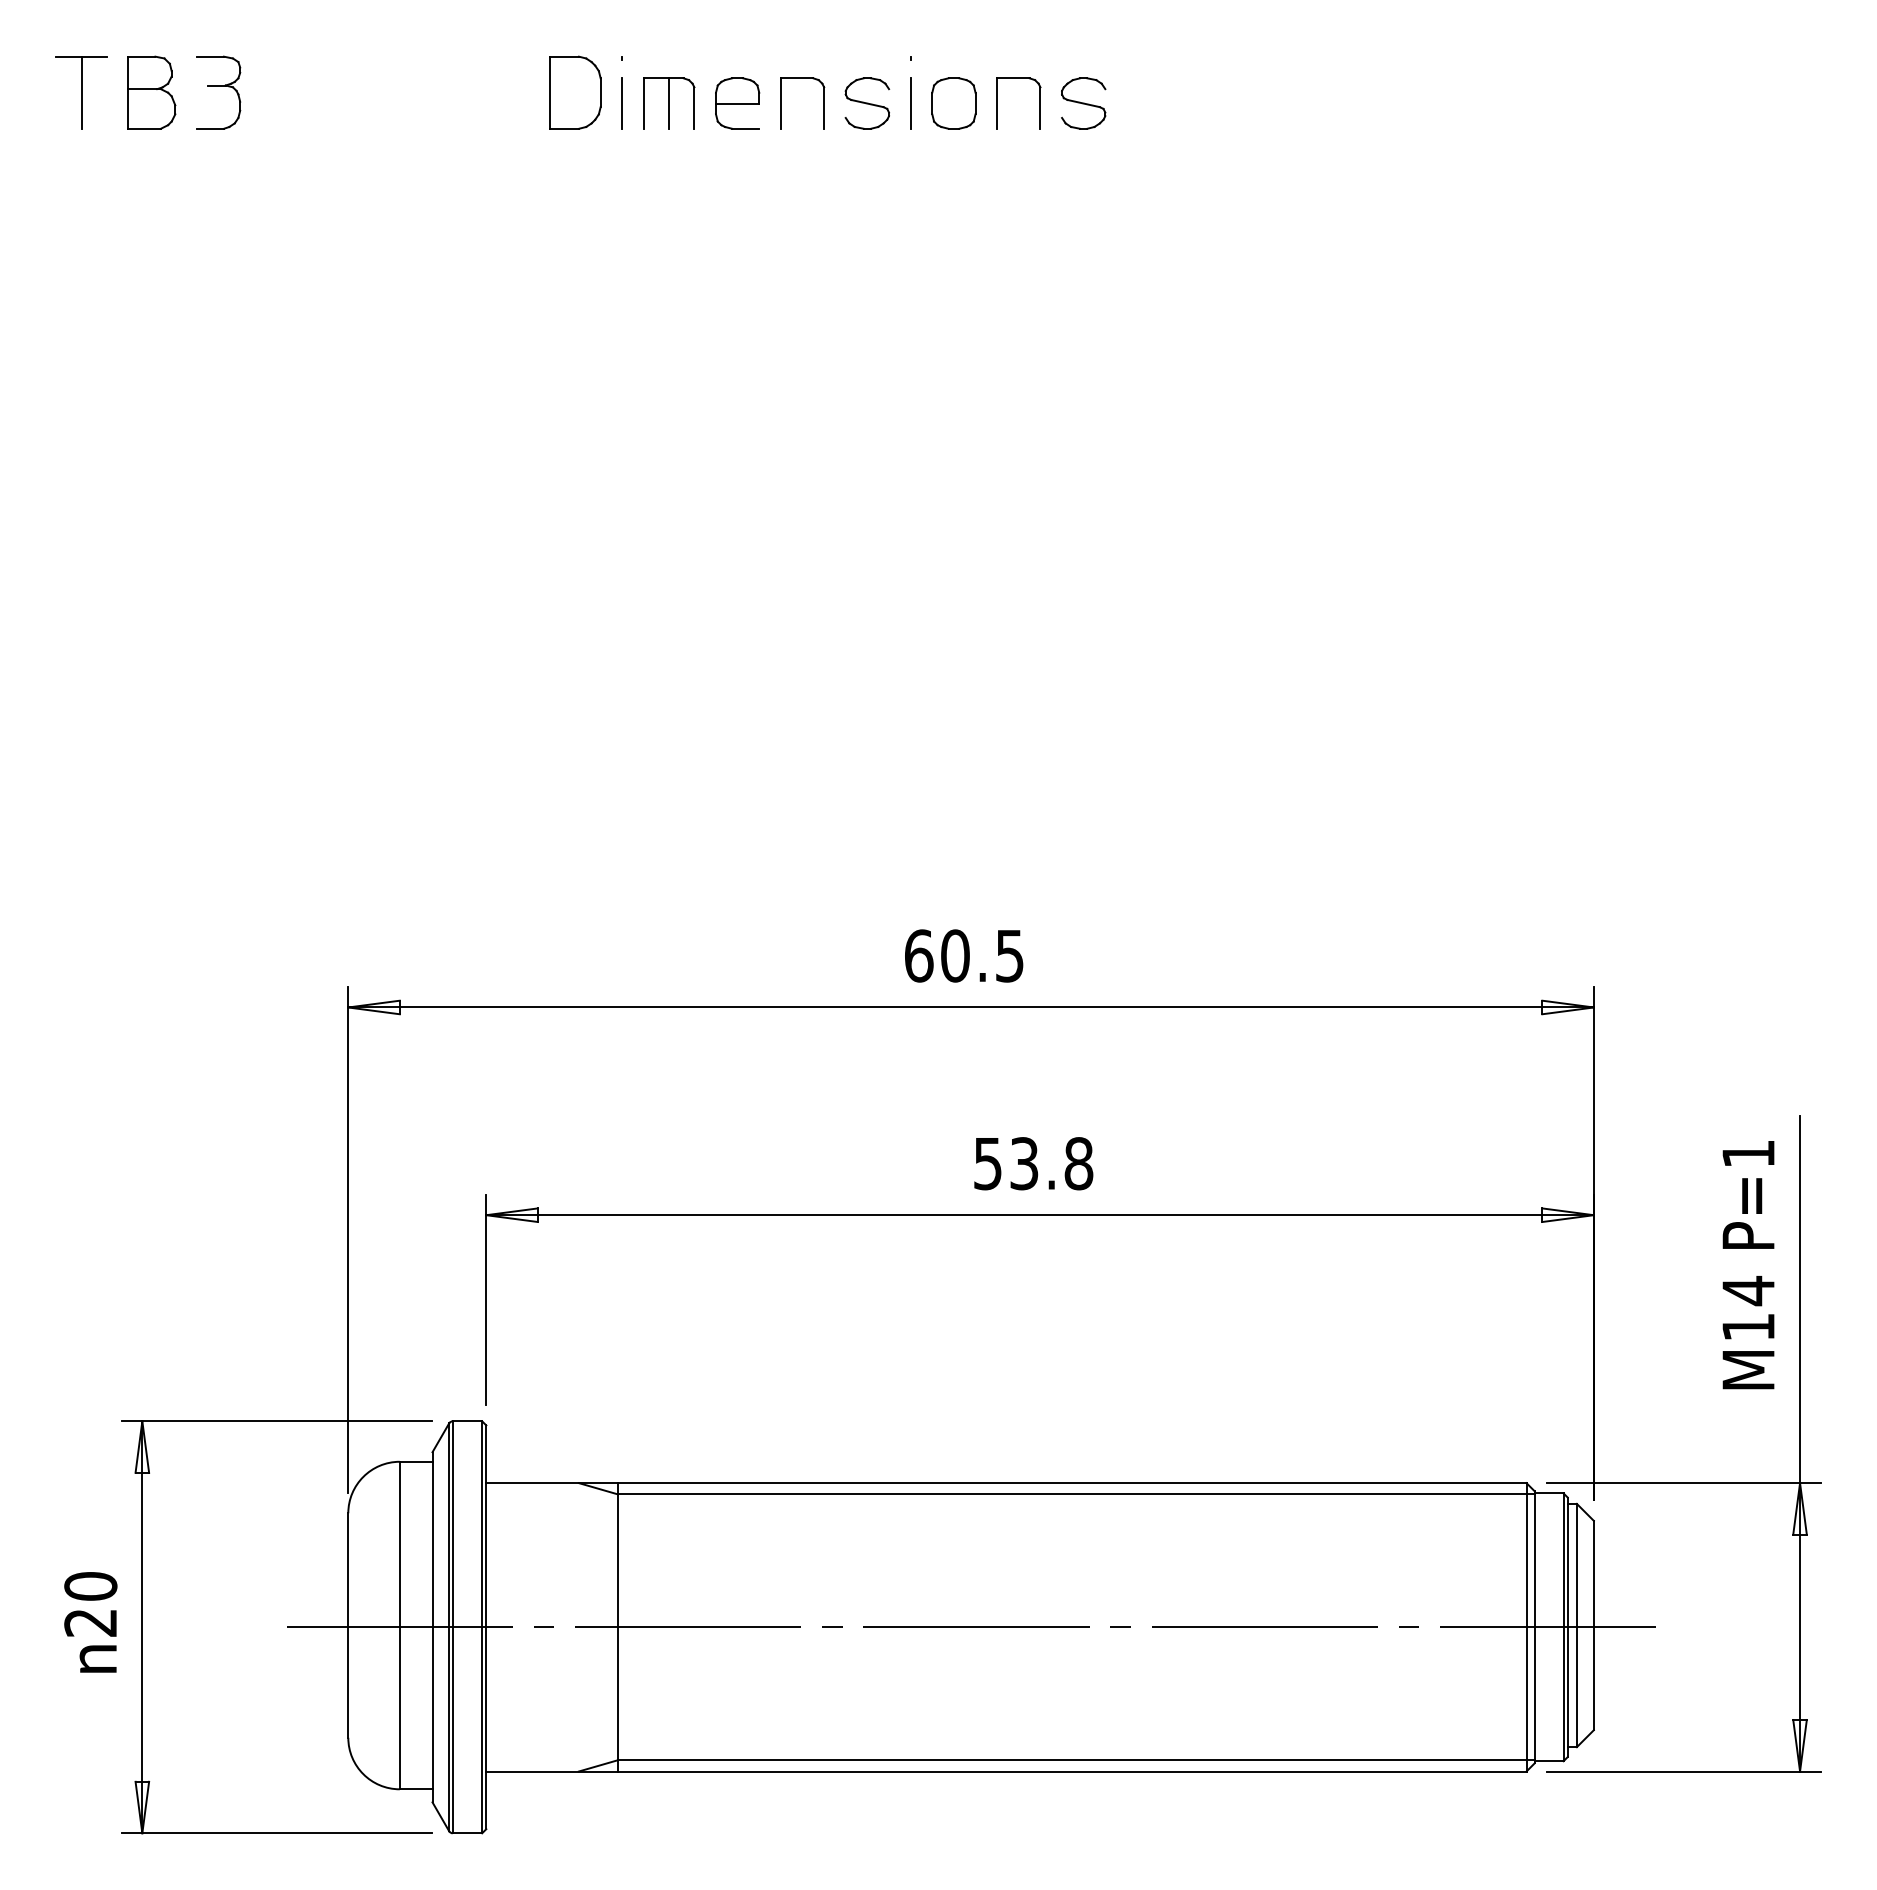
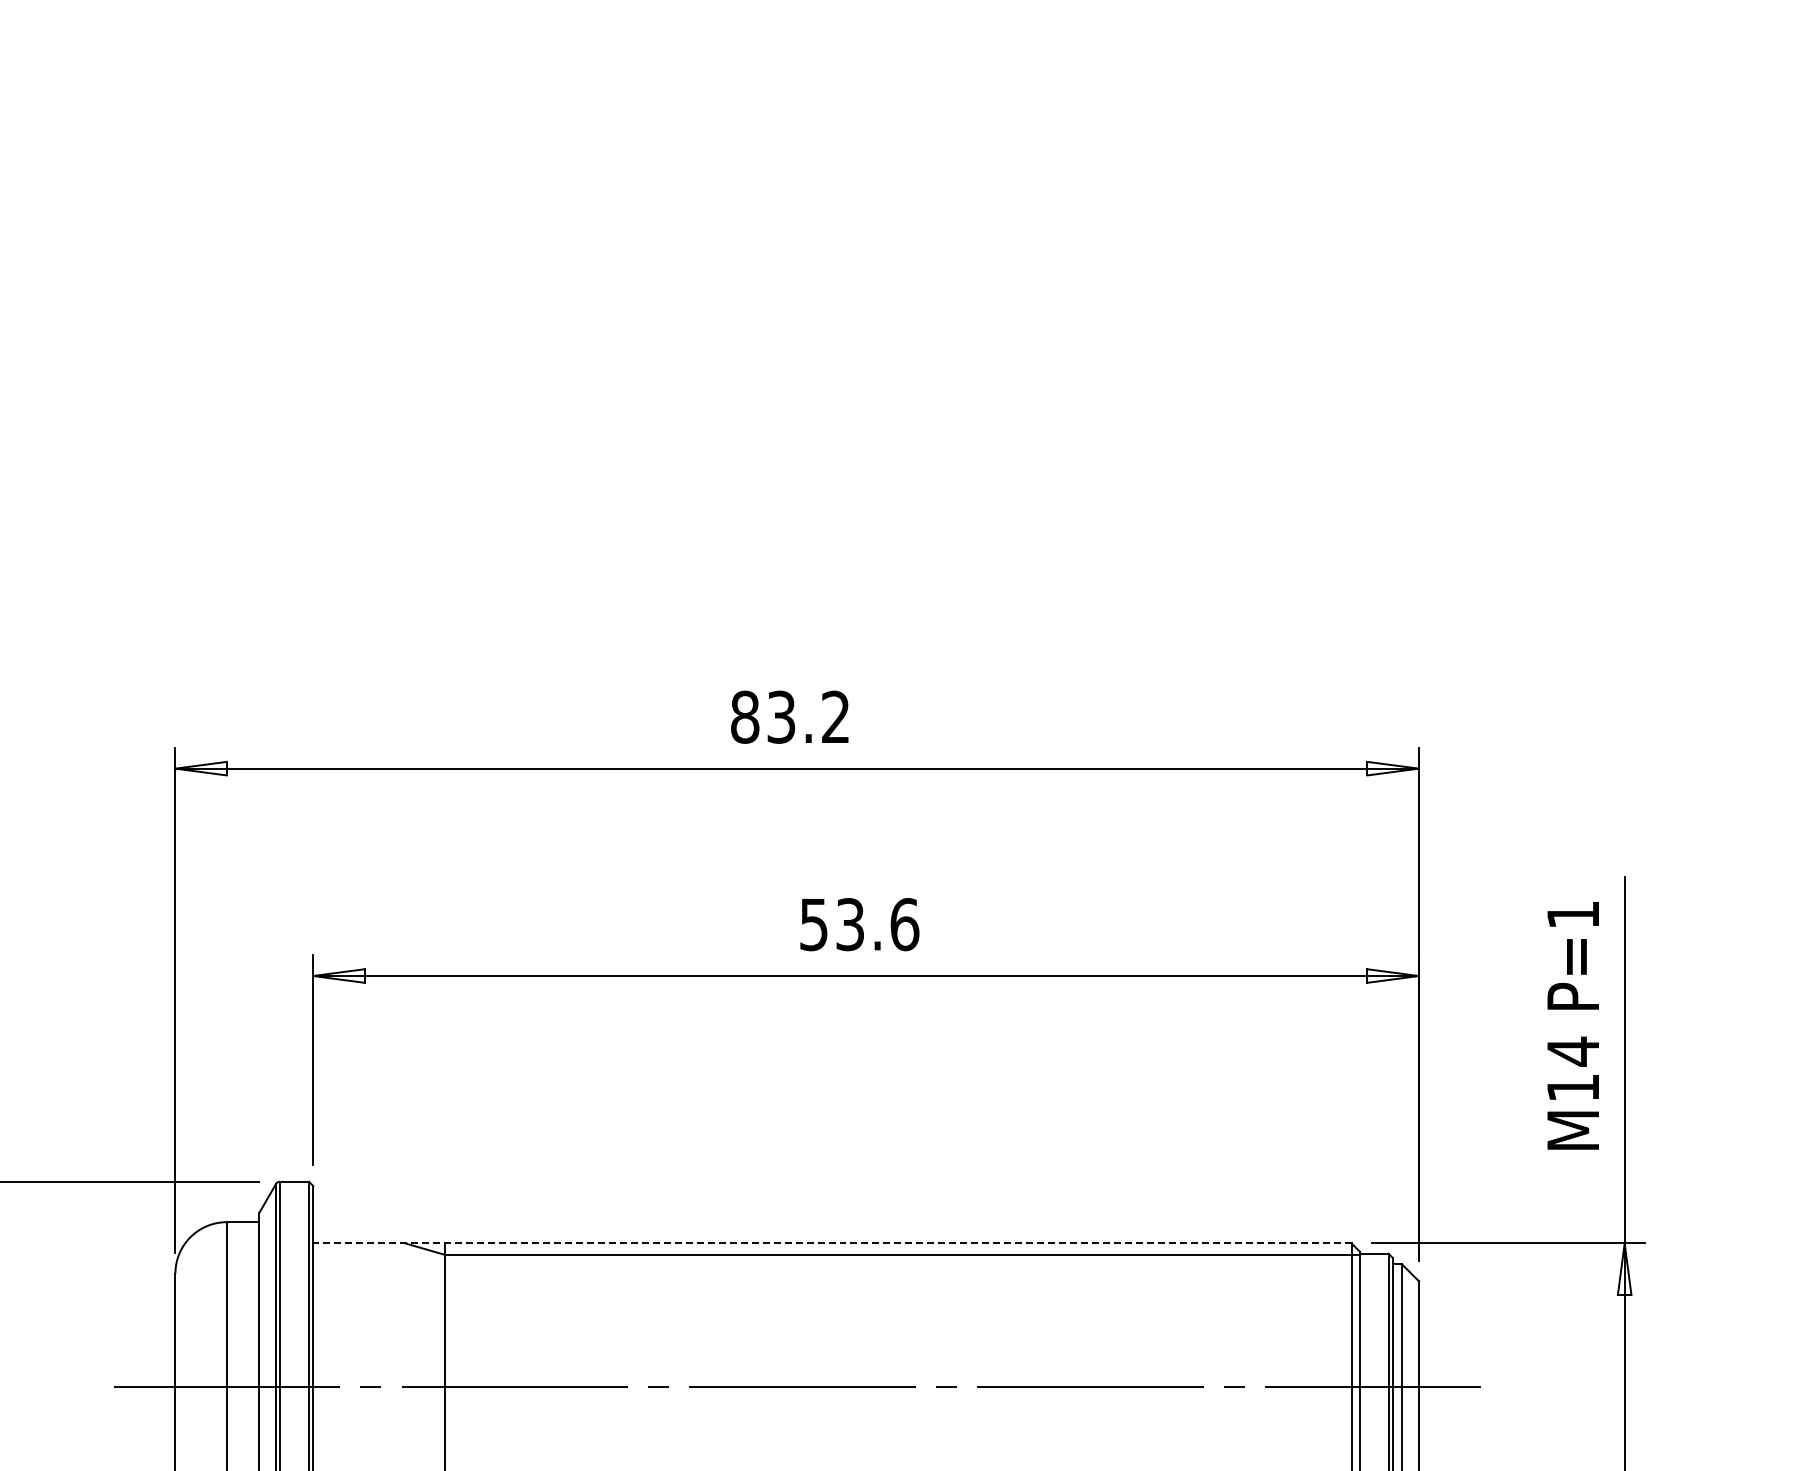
text: (963, 955) -> (789, 716), 60.5 -> 83.2
text: (1078, 1163) -> (904, 924), 53.8 -> 53.6
line: (1005, 1483) -> (831, 1243), solid -> dashed

